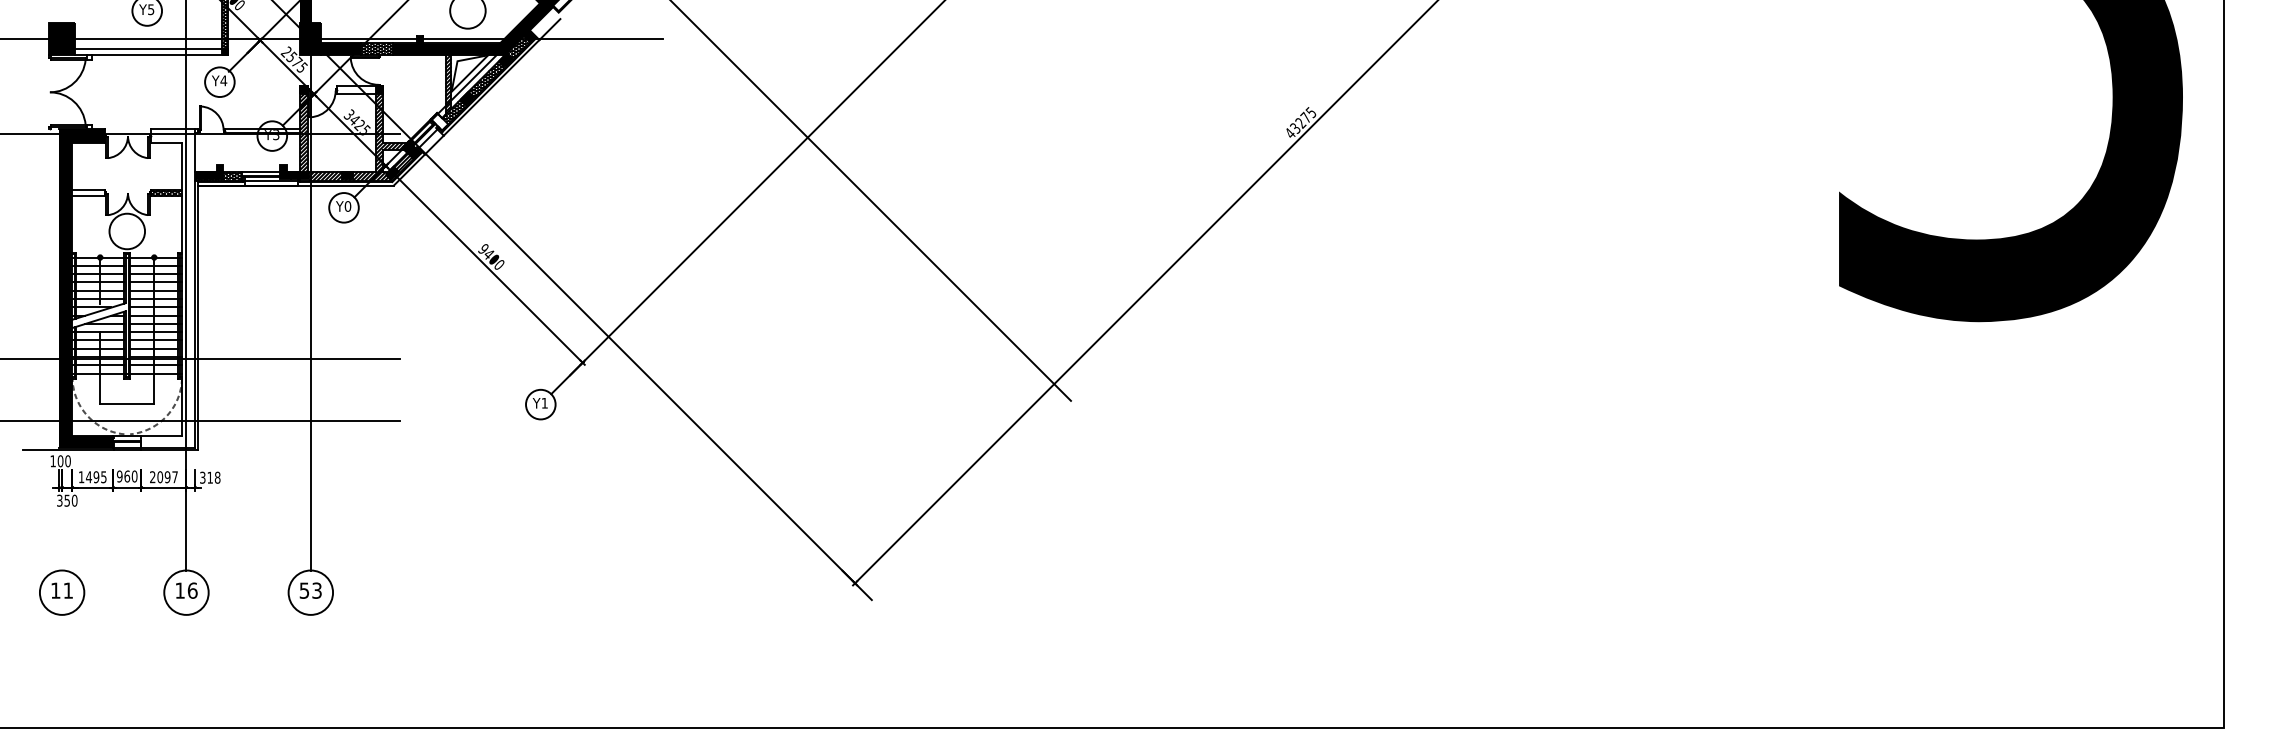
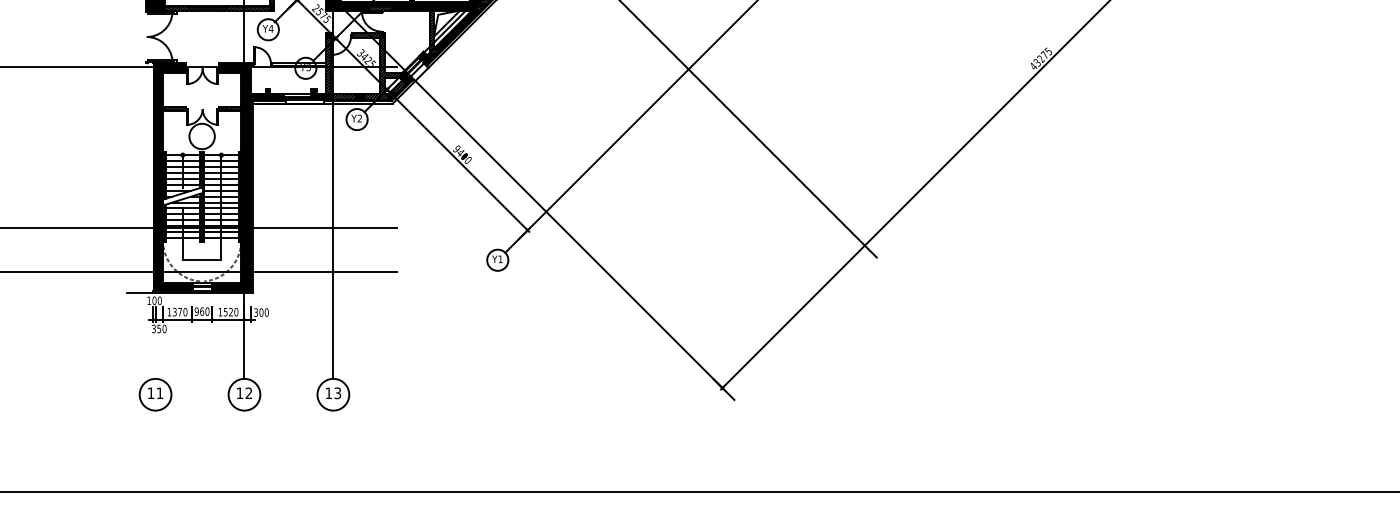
hatch: (148, 52) -> (217, 8), added
hatch: (356, 89) -> (366, 35), added
fill: (439, 121) -> (425, 57), added
hatch: (88, 192) -> (174, 108), added
text: (347, 206) -> (359, 118), Y0 -> Y2
fill: (168, 288) -> (231, 177), added
text: (96, 477) -> (180, 312), 1495 -> 1370
text: (163, 477) -> (228, 312), 2097 -> 1520
text: (213, 477) -> (263, 312), 318 -> 300
text: (192, 590) -> (248, 393), 16 -> 12
text: (304, 590) -> (328, 393), 53 -> 13

